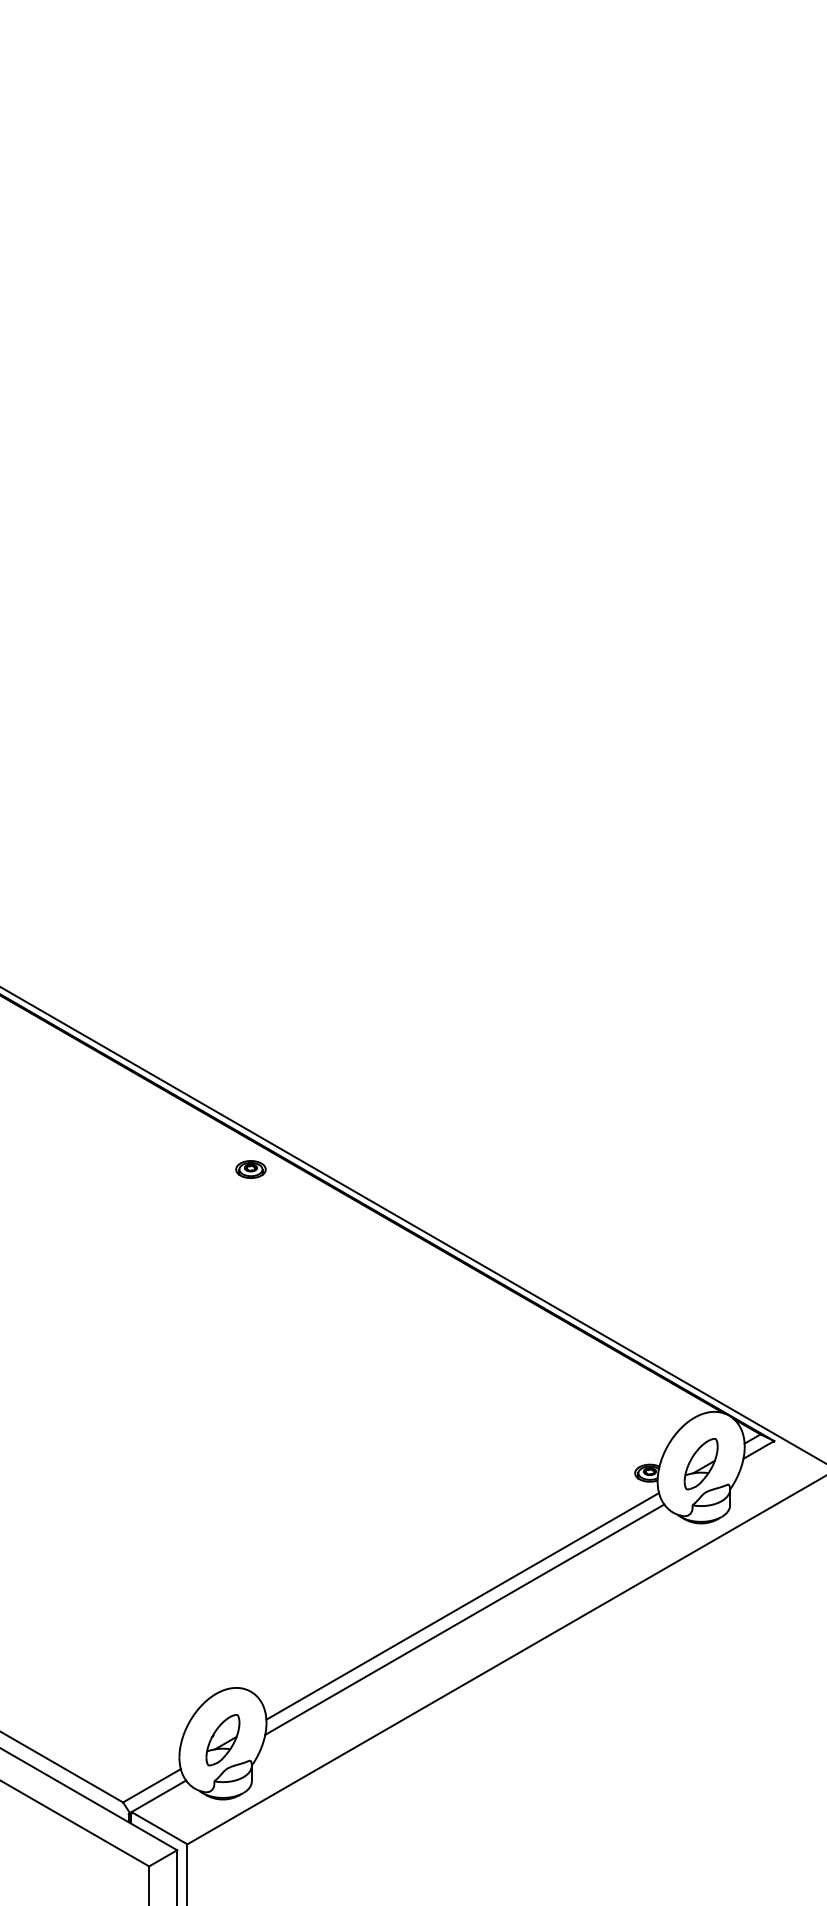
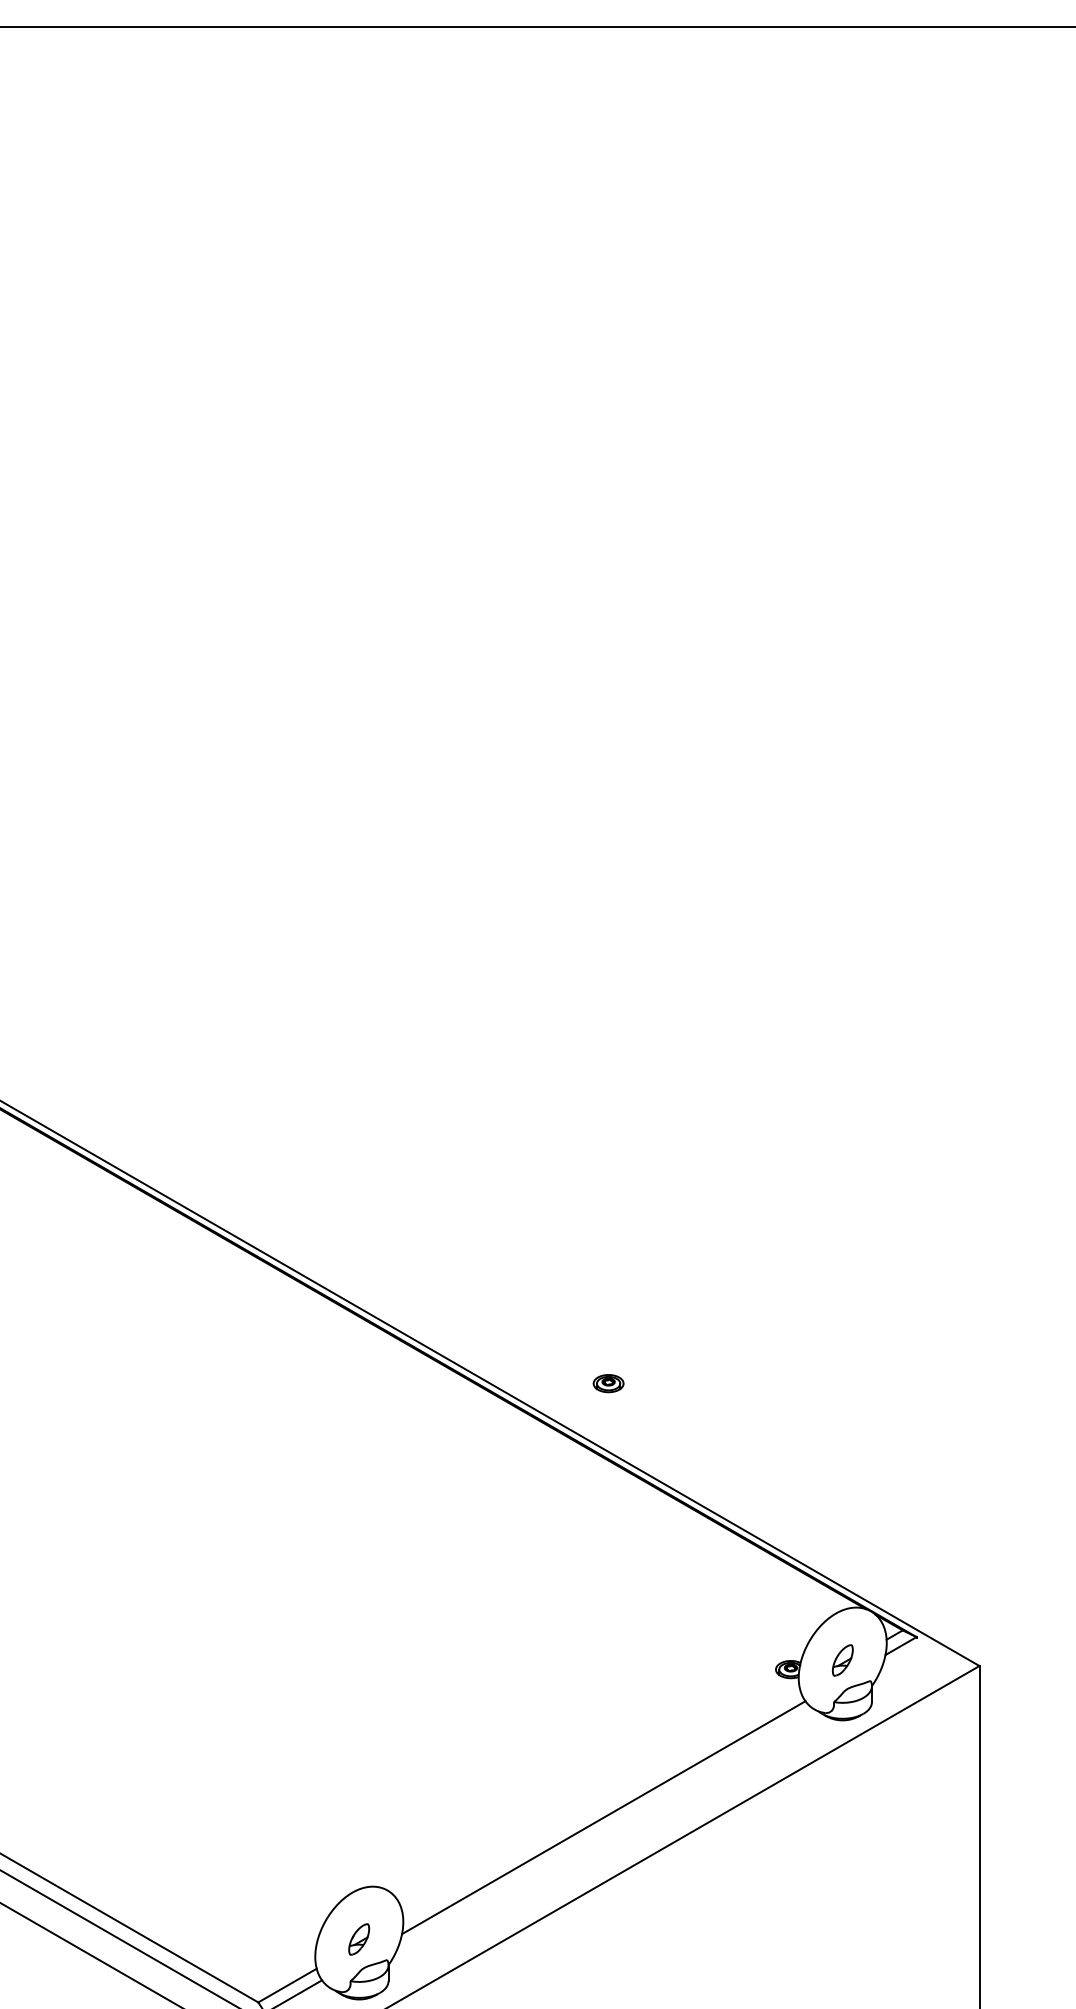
part: (250, 1169) -> (608, 1383), moved
part: (700, 1464) -> (842, 1660), size x0.6
line: (462, 1605) -> (601, 1803), removed
part: (222, 1740) -> (358, 1939), size x0.6

